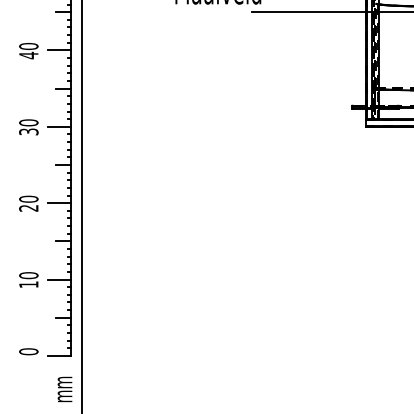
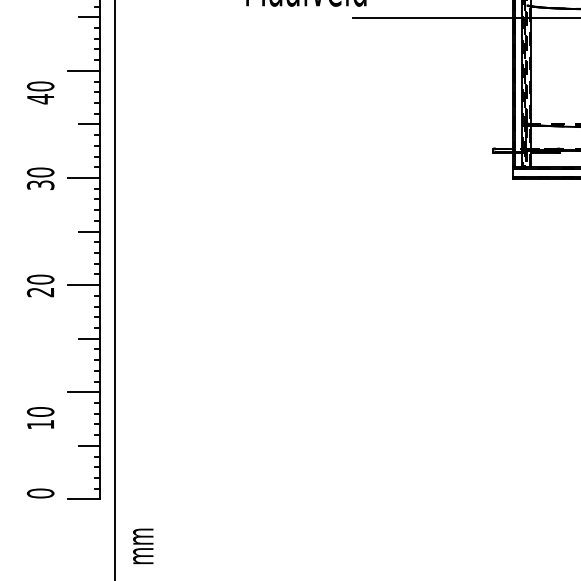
text: (28, 51) -> (40, 93), moved
text: (28, 279) -> (40, 417), moved
text: (64, 389) -> (142, 546), moved

